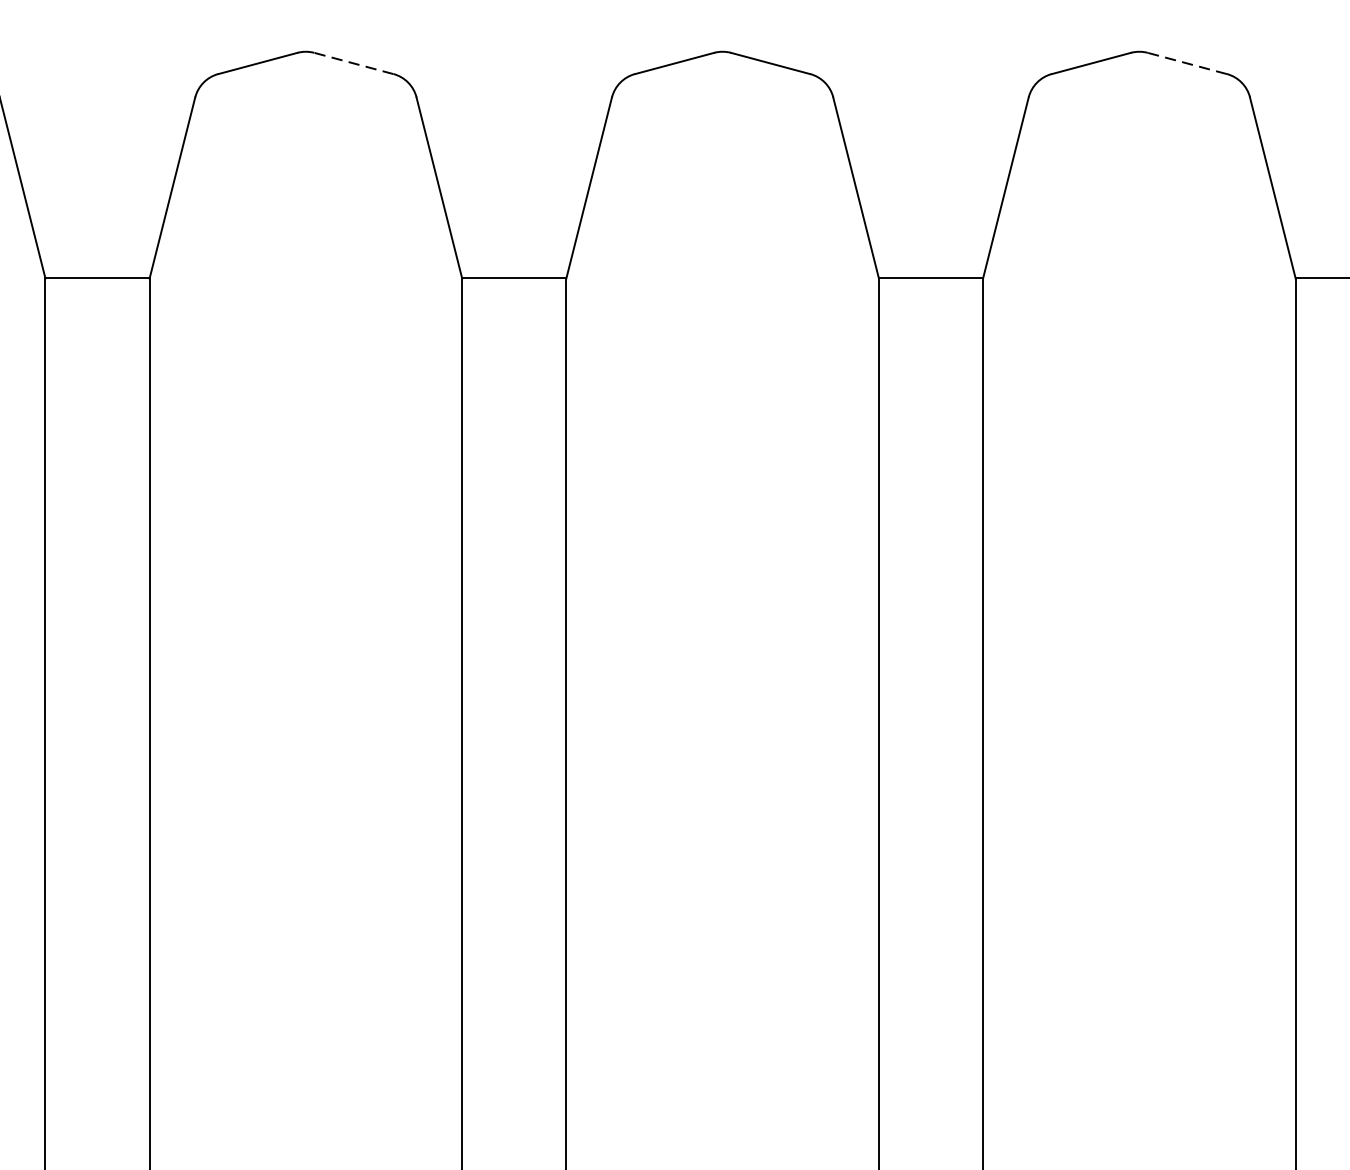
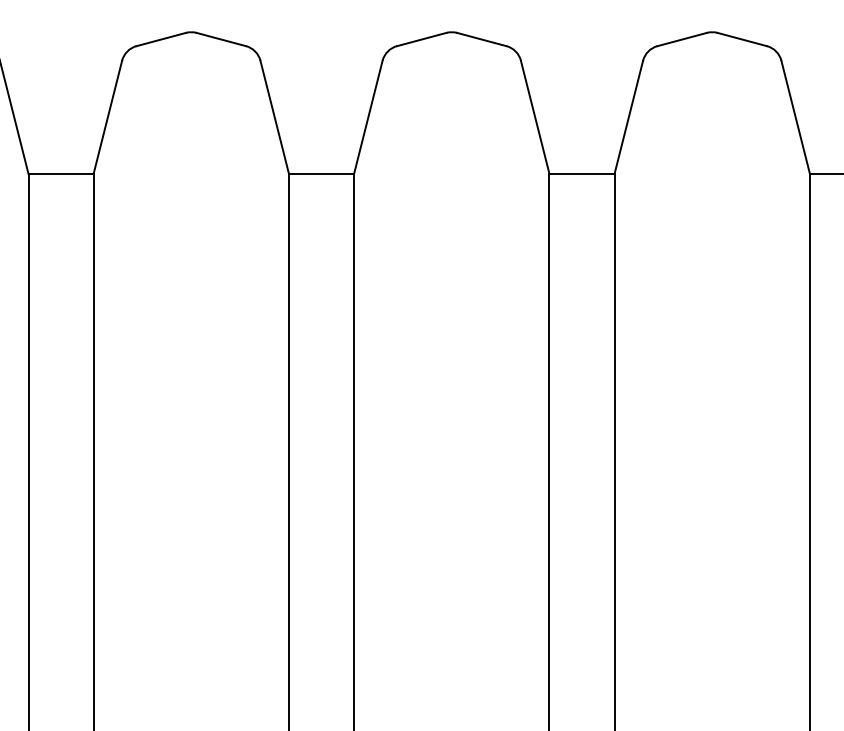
line: (354, 63) -> (221, 39), dashed -> solid
line: (1187, 63) -> (742, 39), dashed -> solid

